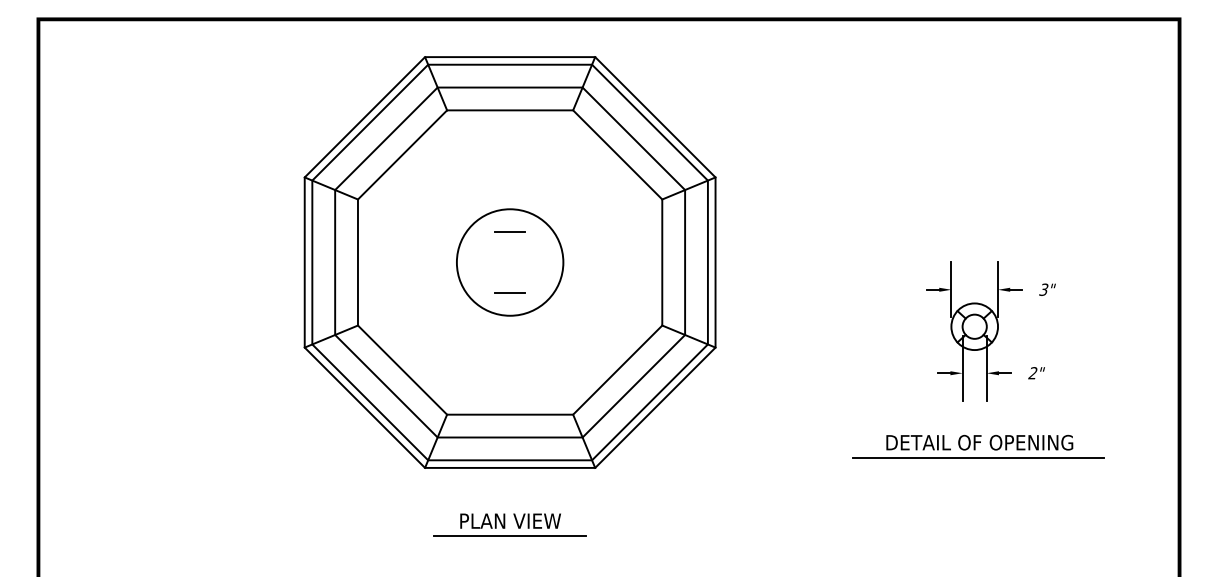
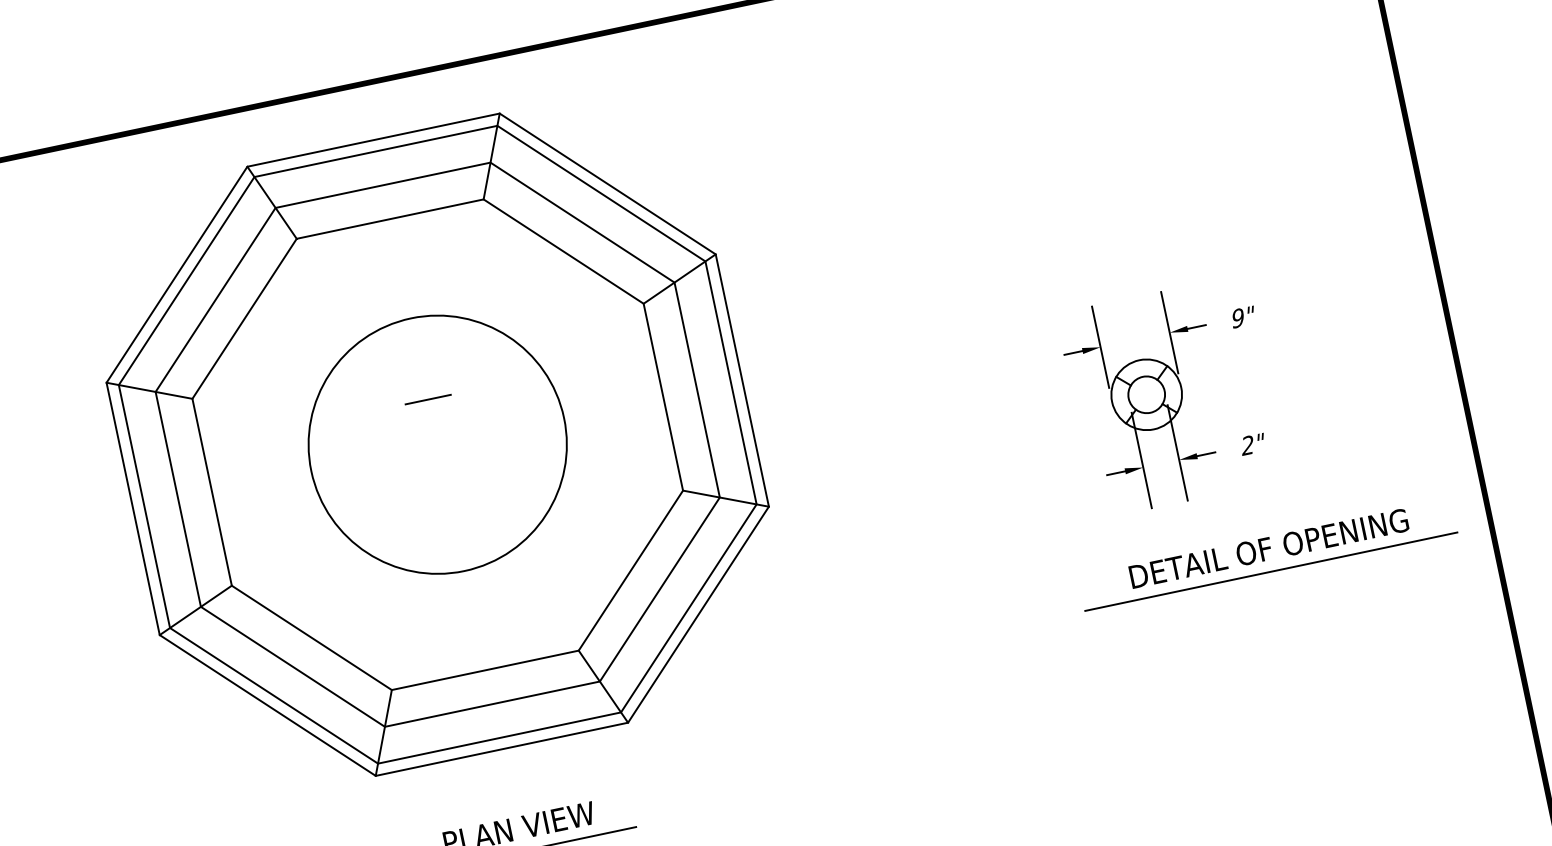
circle: (509, 262) -> (436, 444), size x1.6
text: (1043, 289) -> (1237, 318), 3" -> 9"
line: (509, 292) -> (446, 489), removed
part: (978, 446) -> (1268, 554), moved

